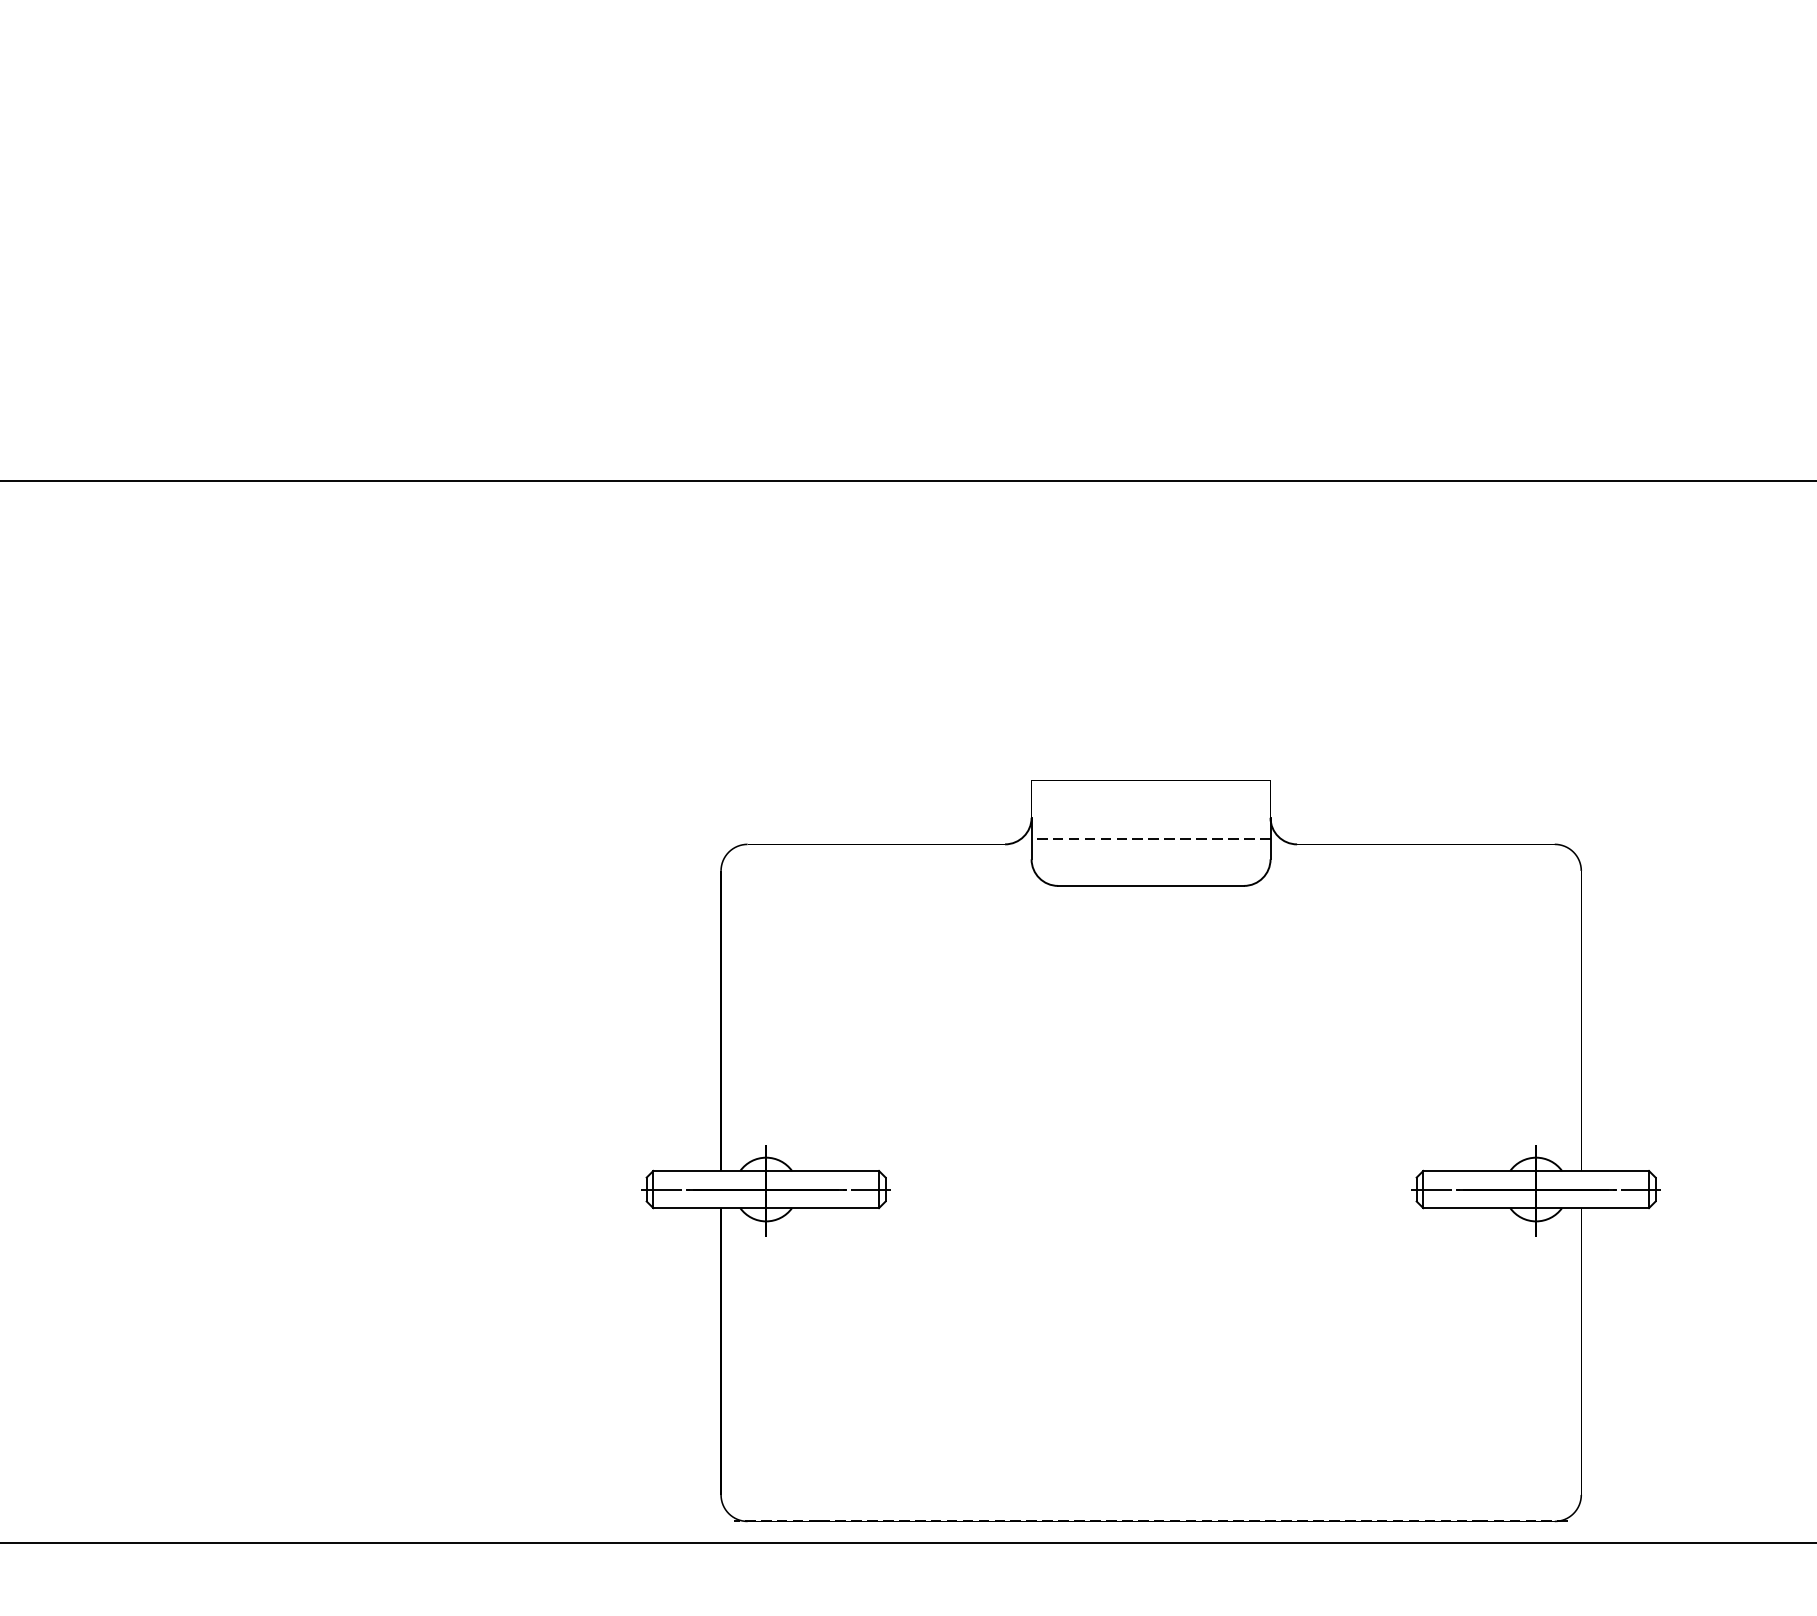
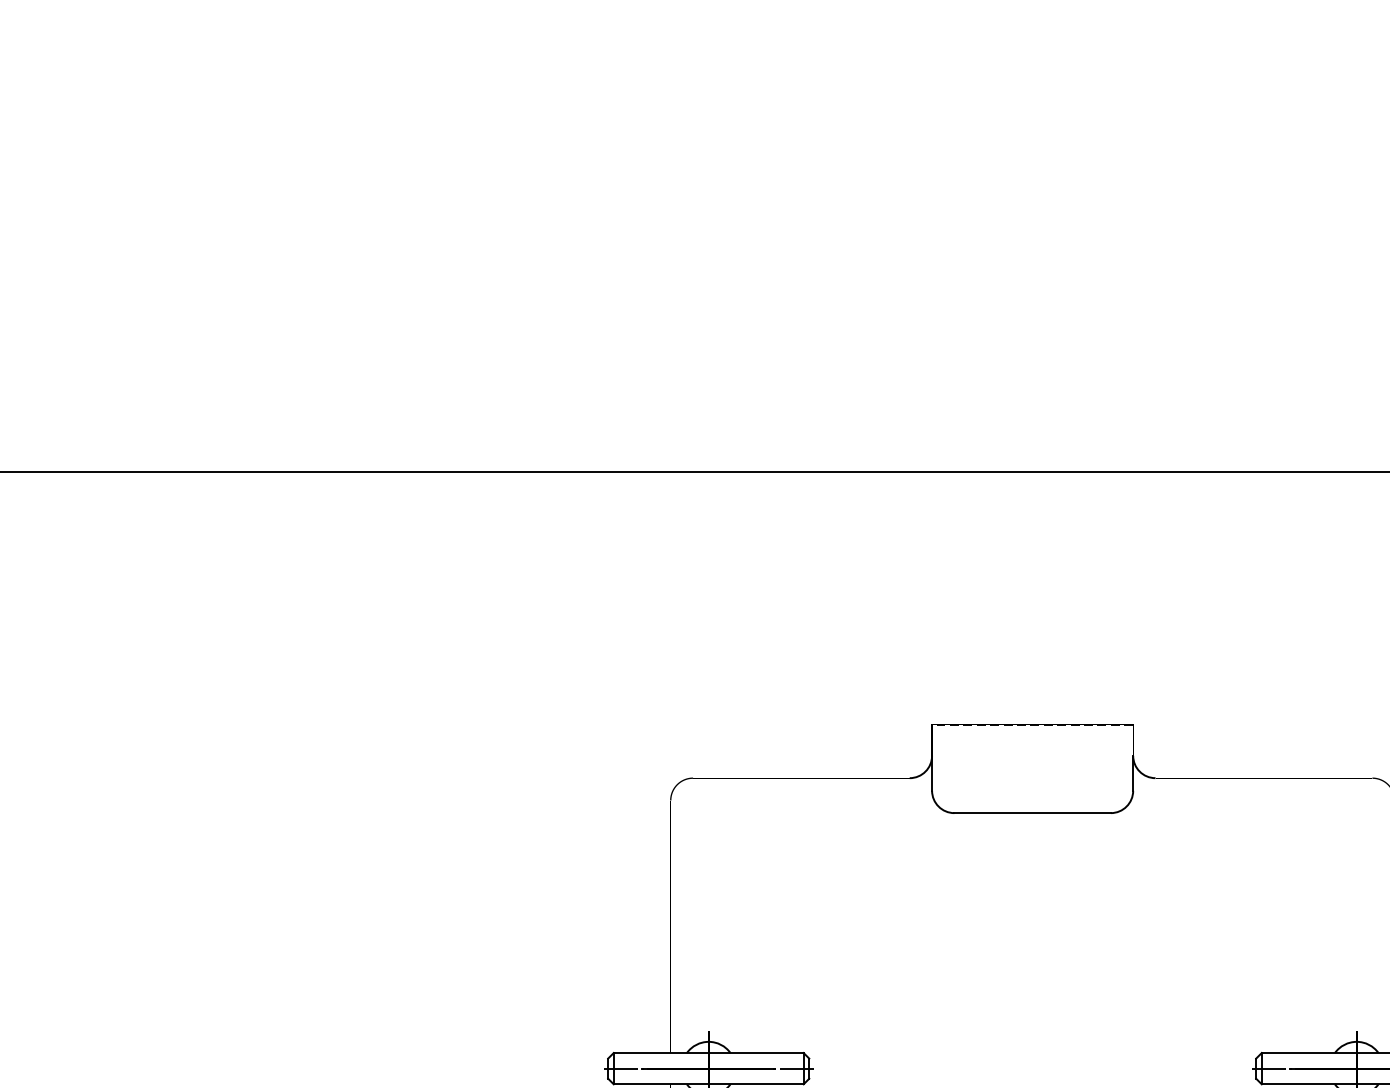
line: (1150, 838) -> (1032, 724), moved

